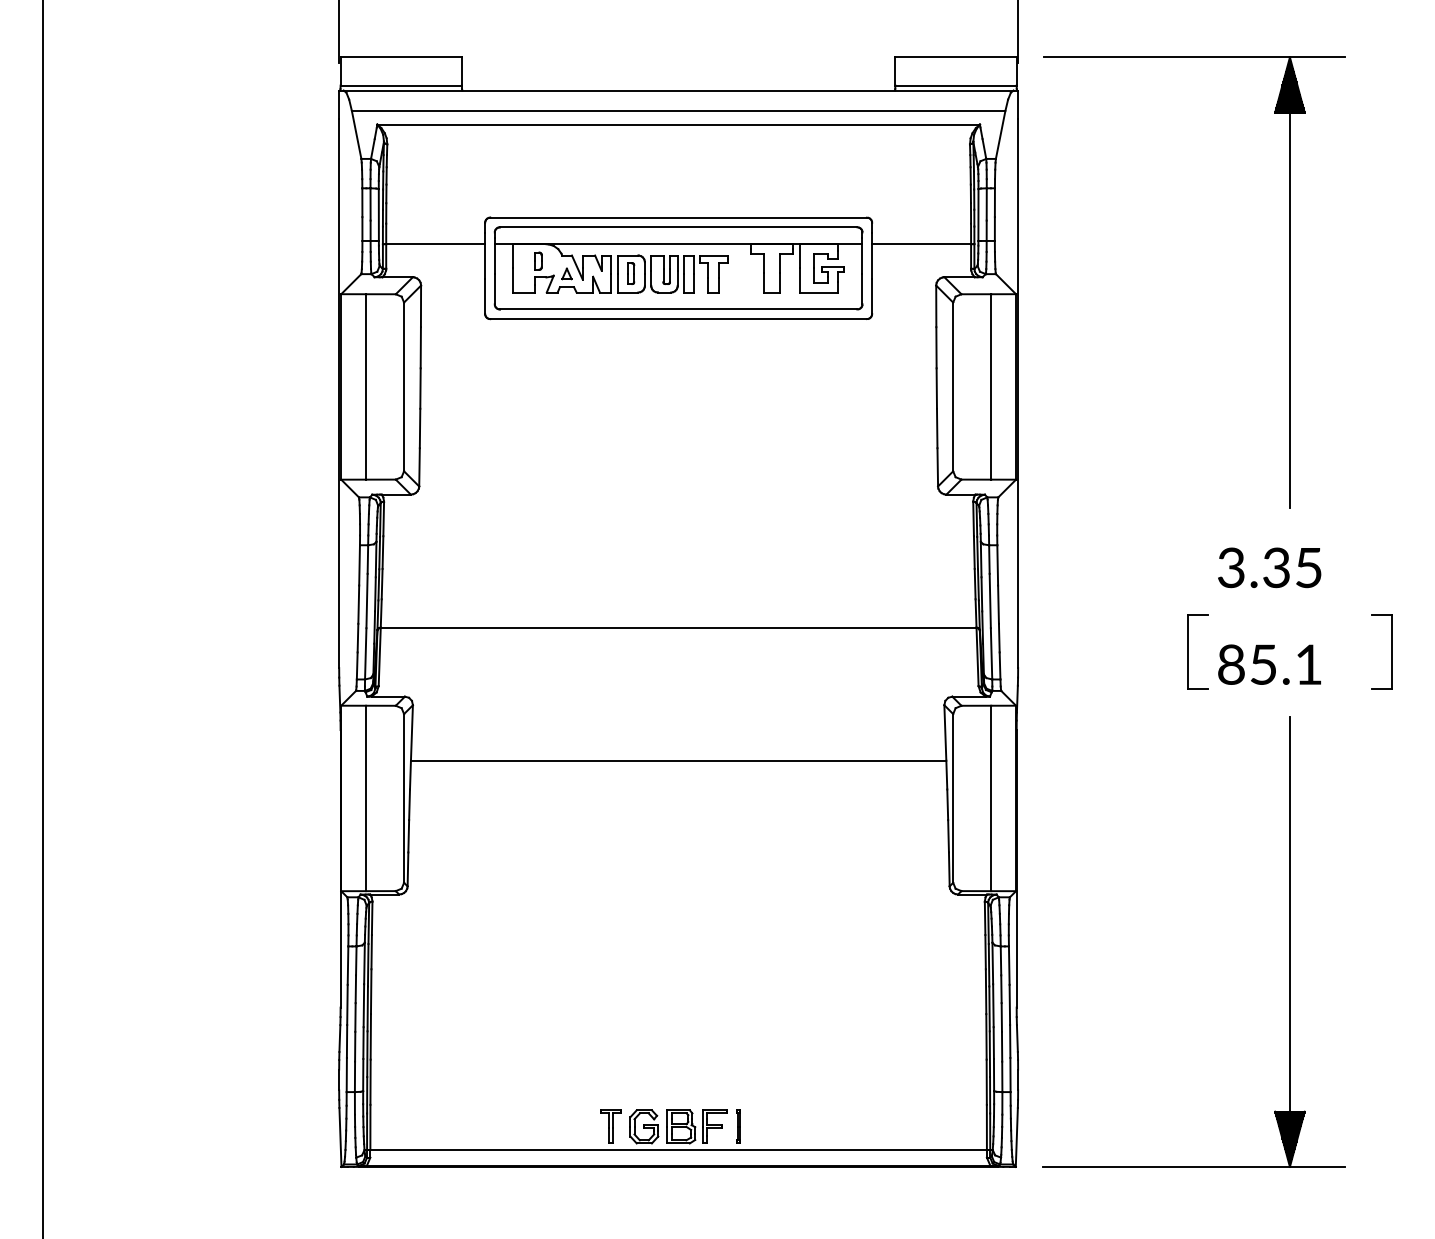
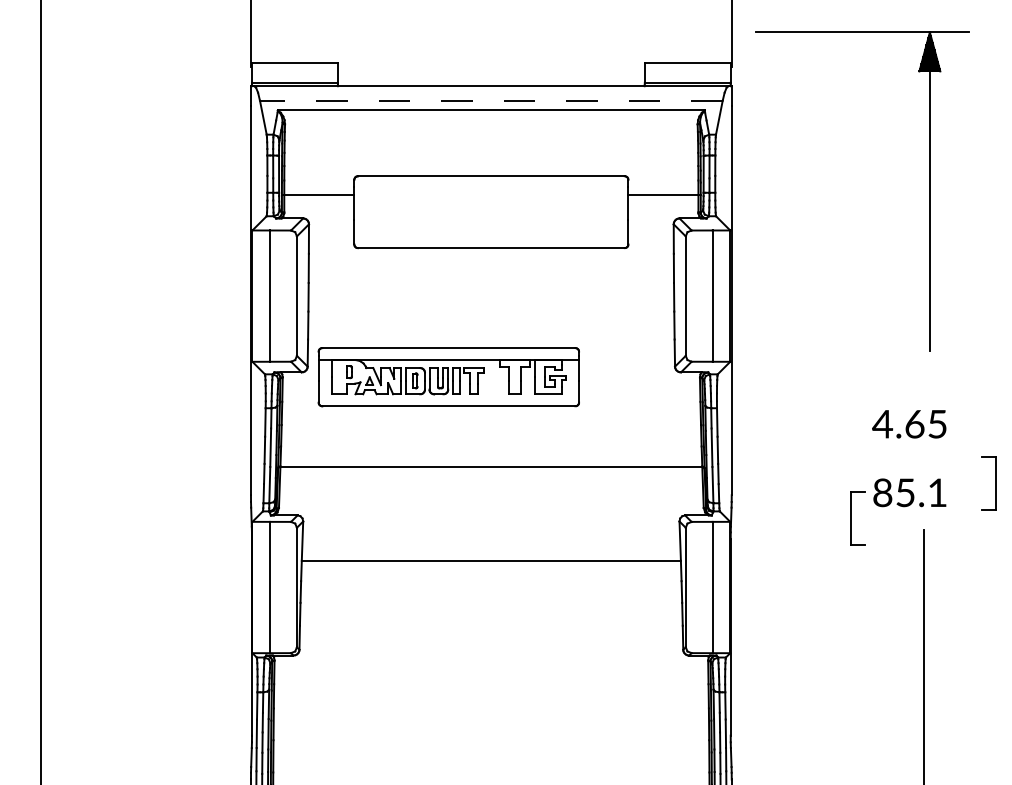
line: (678, 111) -> (491, 101), solid -> dashed
part: (678, 268) -> (448, 377), moved
part: (1289, 282) -> (929, 191), moved
text: (1253, 567) -> (898, 423), 3.35 -> 4.65
part: (1188, 651) -> (850, 518), moved

